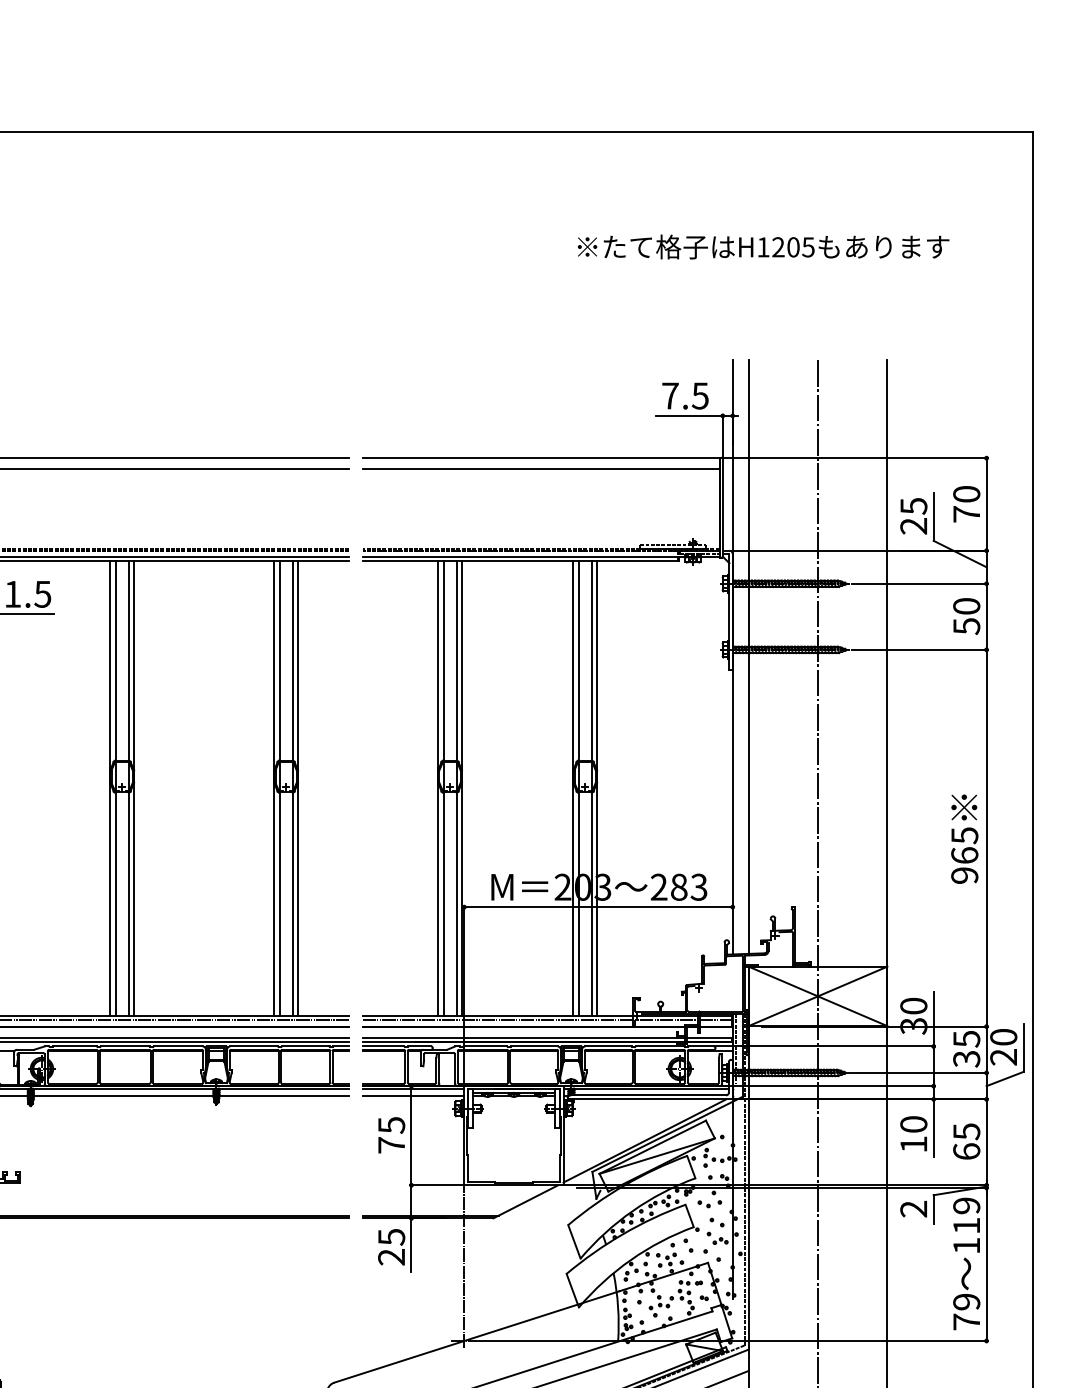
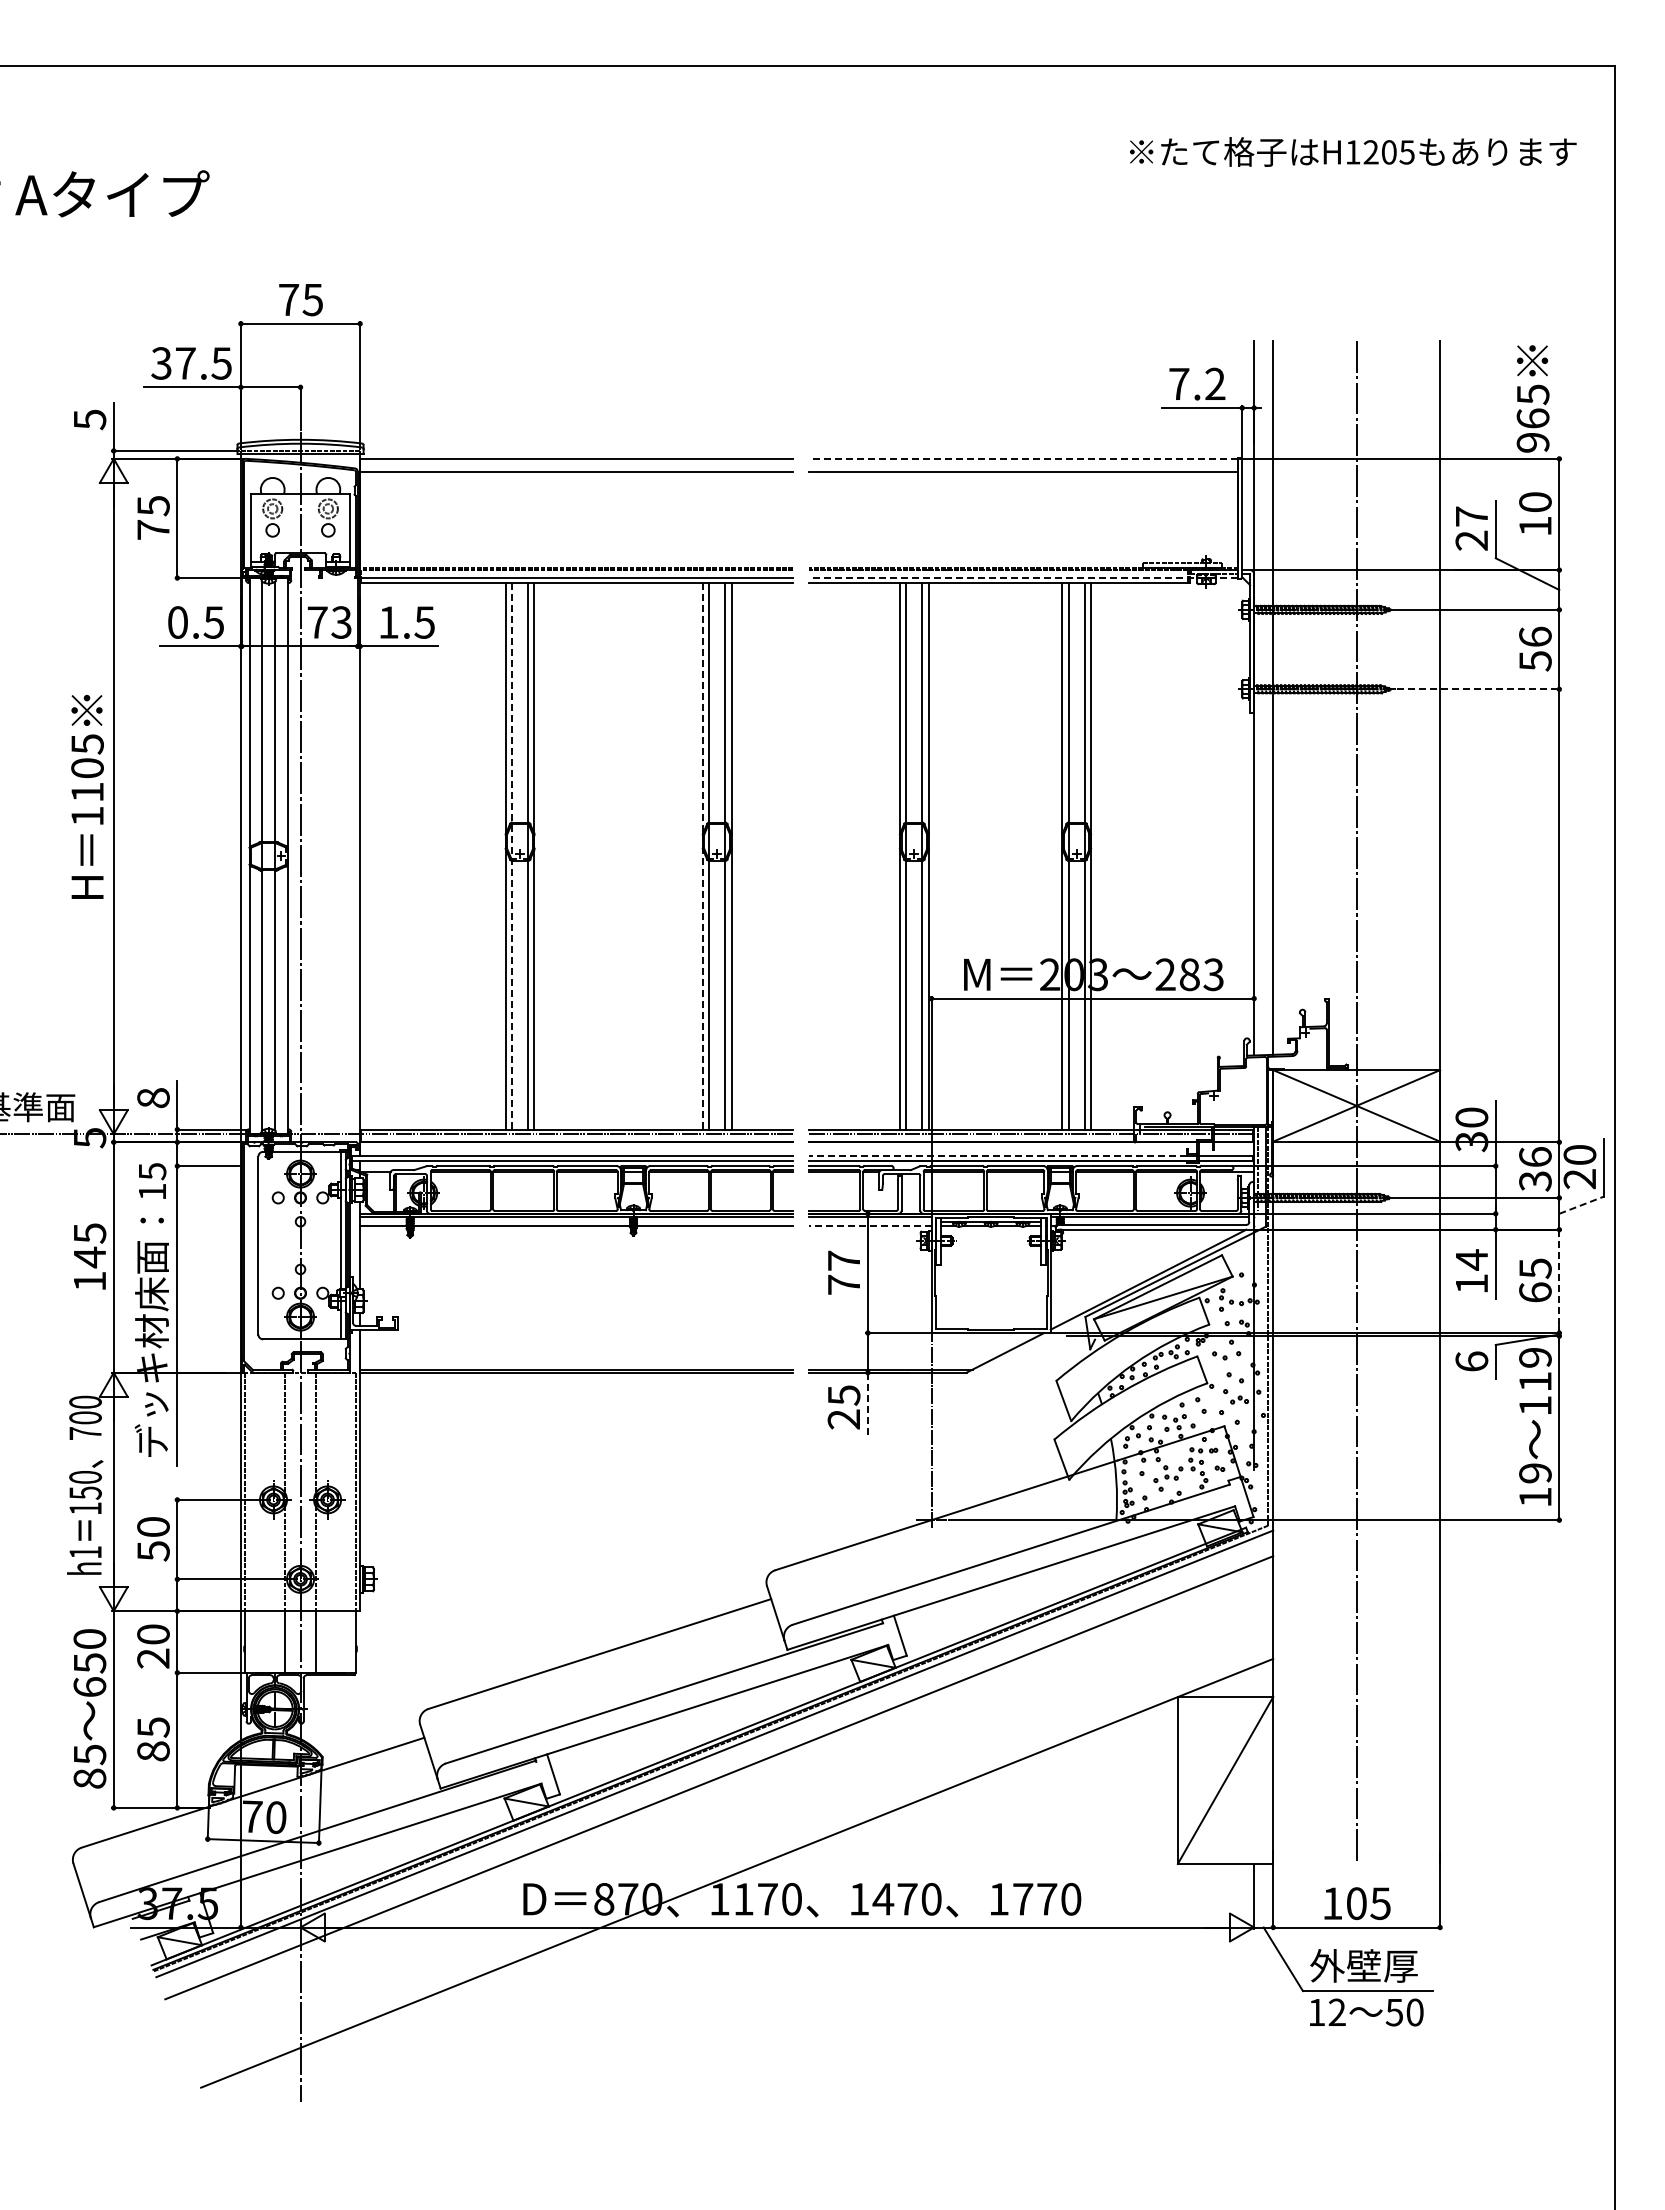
text: (763, 246) -> (1353, 151), moved
text: (699, 395) -> (1214, 383), 7.5 -> 7.2
line: (540, 457) -> (1023, 458), solid -> dashed
text: (914, 506) -> (1472, 516), 25 -> 27
text: (966, 514) -> (1535, 526), 70 -> 10
line: (540, 557) -> (1023, 578), solid -> dashed
text: (966, 605) -> (1535, 636), 50 -> 56
line: (920, 650) -> (1479, 689), solid -> dashed
line: (115, 788) -> (512, 856), solid -> dashed
line: (273, 788) -> (702, 856), solid -> dashed
text: (964, 838) -> (1532, 398), moved
line: (519, 1037) -> (997, 1155), solid -> dashed
text: (966, 1039) -> (1535, 1157), 35 -> 36
line: (1005, 1079) -> (1581, 1205), solid -> dashed
line: (412, 1095) -> (869, 1225), solid -> dashed
text: (391, 1124) -> (844, 1260), 75 -> 77
text: (913, 1124) -> (1471, 1259), 10 -> 14
line: (986, 1142) -> (1559, 1281), solid -> dashed
text: (913, 1208) -> (1471, 1361), 2 -> 6
line: (411, 1245) -> (867, 1405), solid -> dashed
text: (966, 1322) -> (1535, 1497), 79 -> 19

